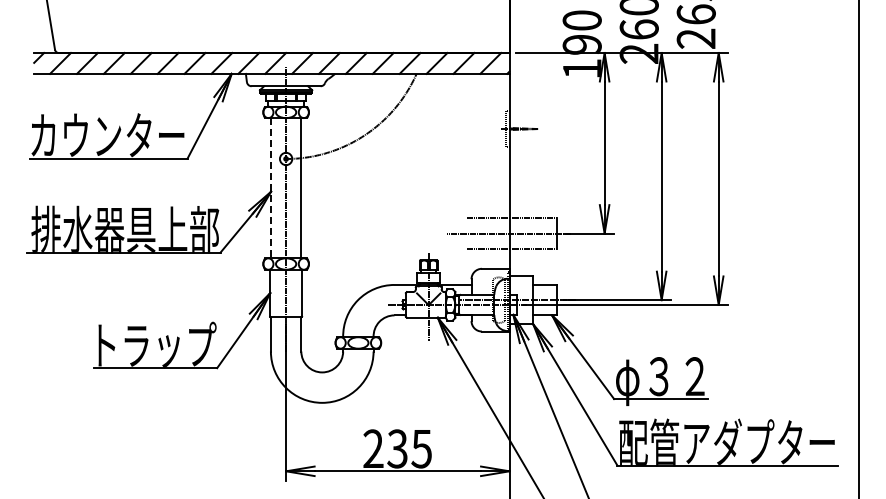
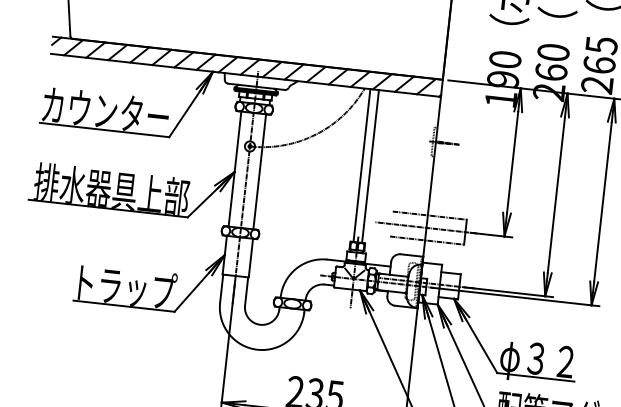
line: (423, 166) -> (361, 165), added
line: (433, 166) -> (370, 165), added
line: (271, 188) -> (235, 169), dashed -> solid

